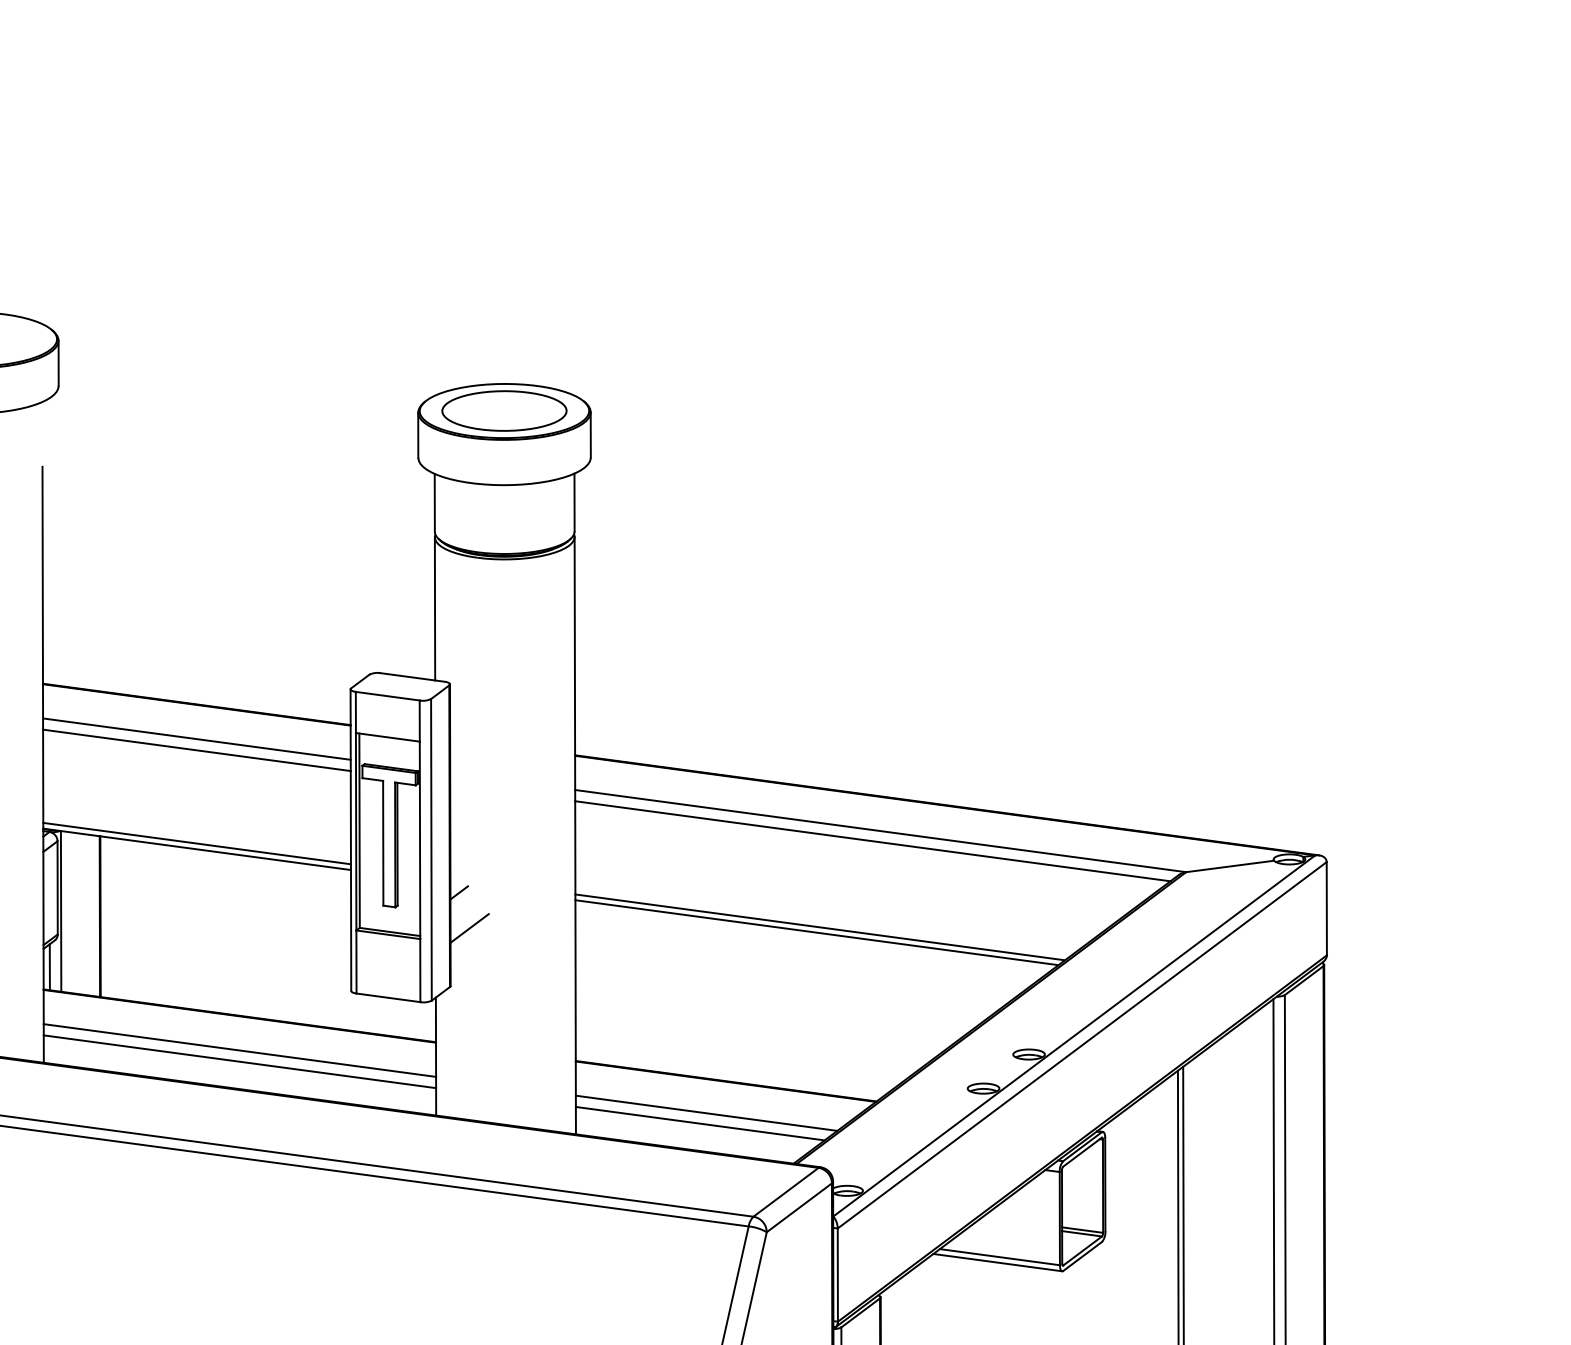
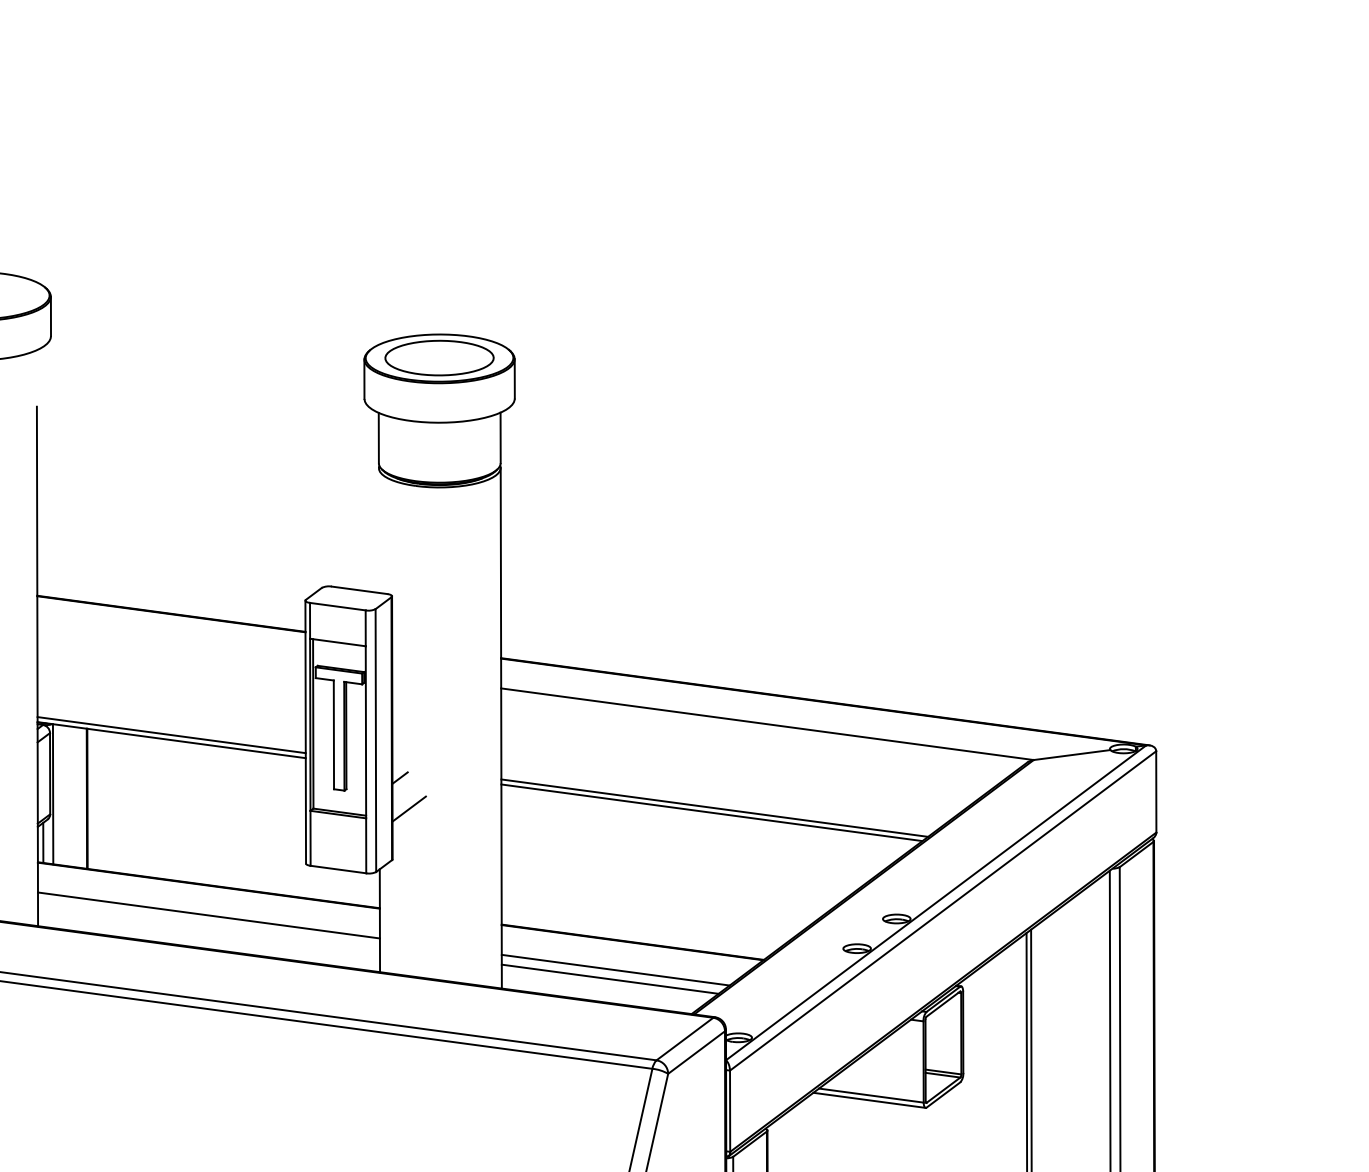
line: (434, 608) -> (378, 530), removed
line: (196, 738) -> (171, 643), removed
line: (196, 750) -> (171, 653), removed
line: (872, 841) -> (760, 733), removed
line: (239, 1061) -> (208, 925), removed

